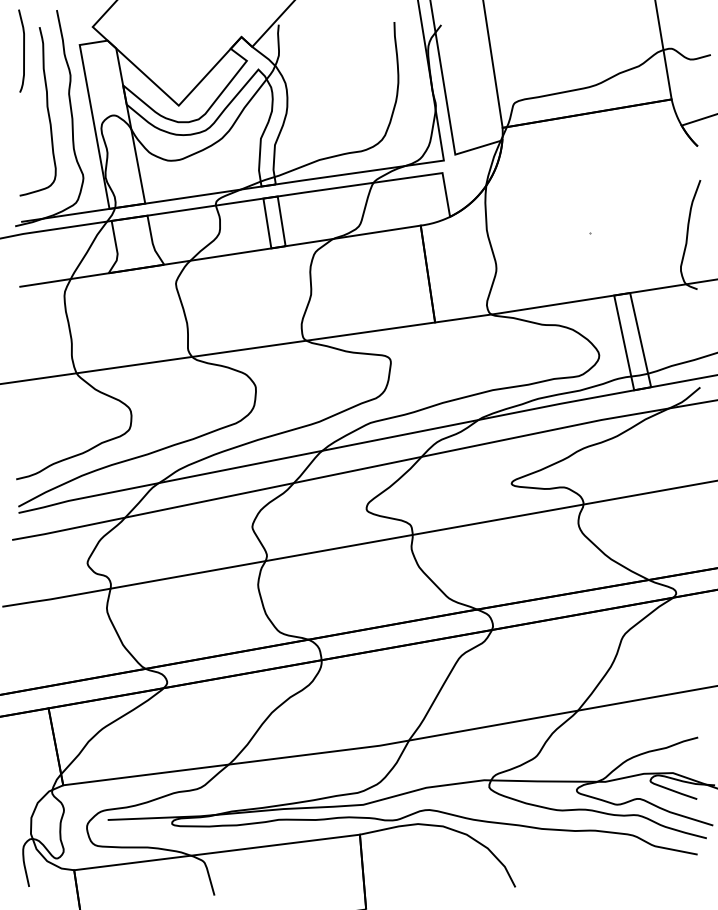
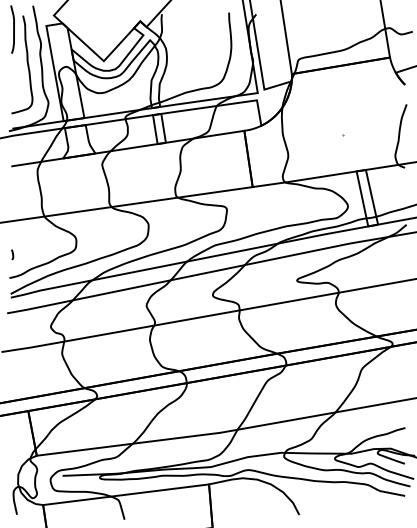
curve: (21, 438) -> (12, 254), added

